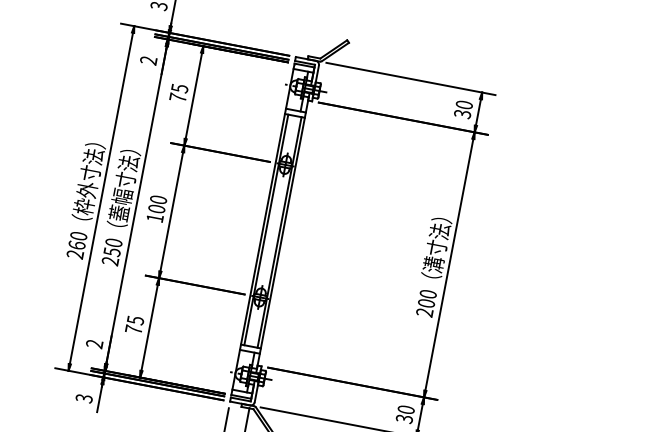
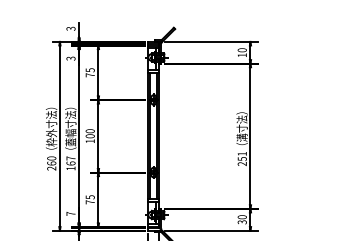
text: (149, 60) -> (71, 58), 2 -> 3
text: (461, 114) -> (241, 55), 30 -> 10
text: (111, 251) -> (70, 163), 250 -> 167
text: (426, 296) -> (241, 155), 200 -> 251
text: (93, 343) -> (70, 213), 2 -> 7

